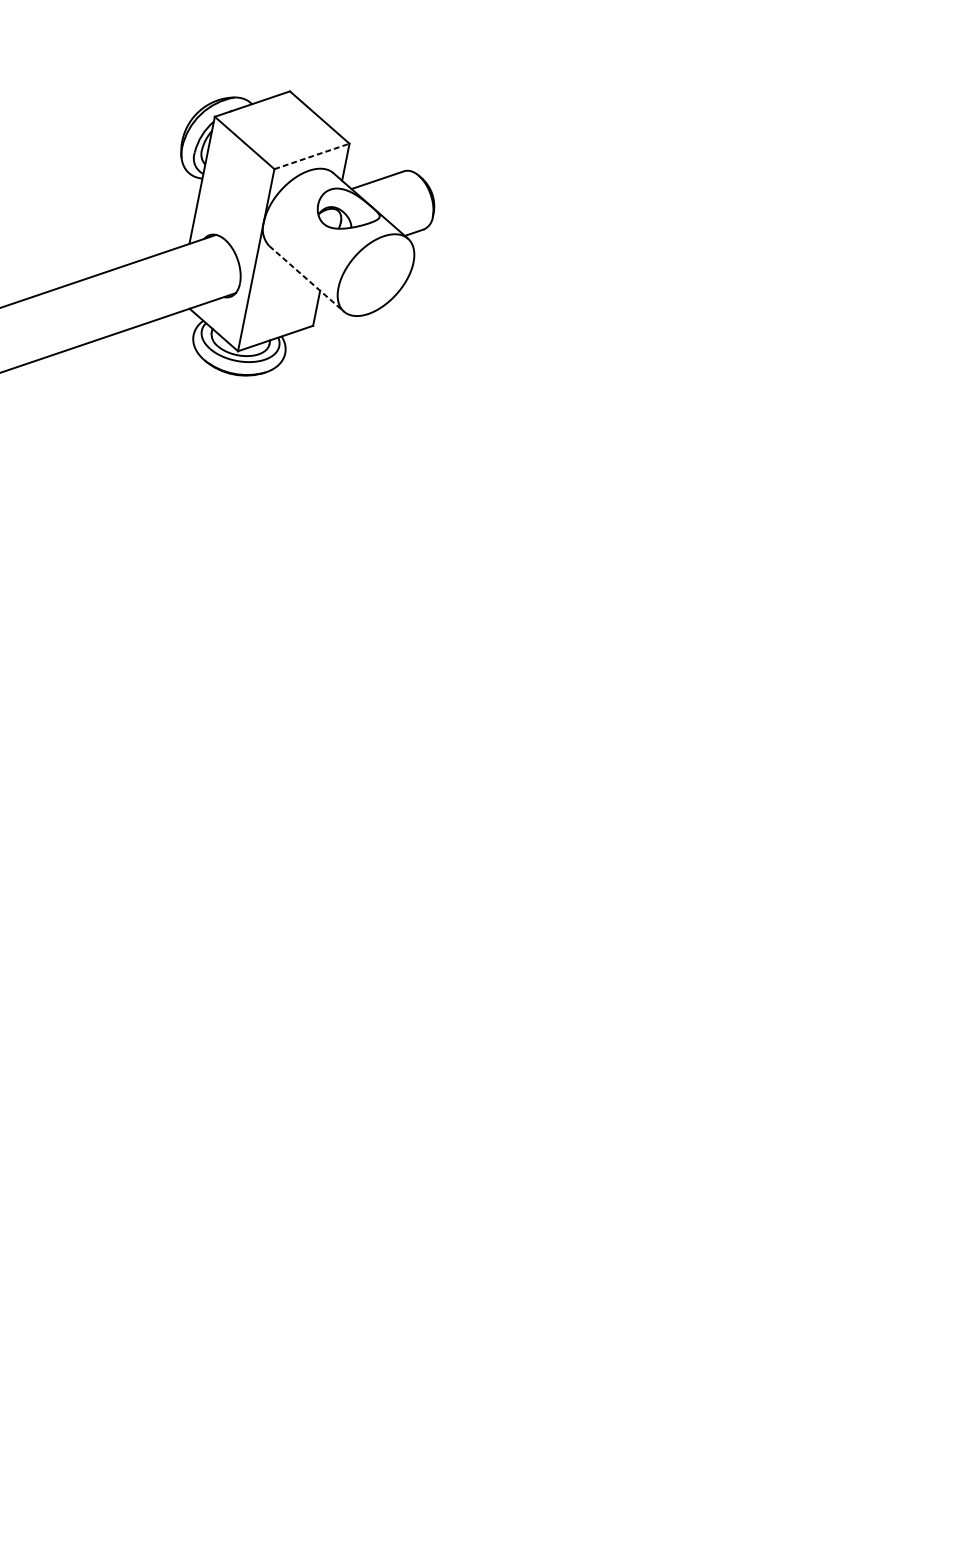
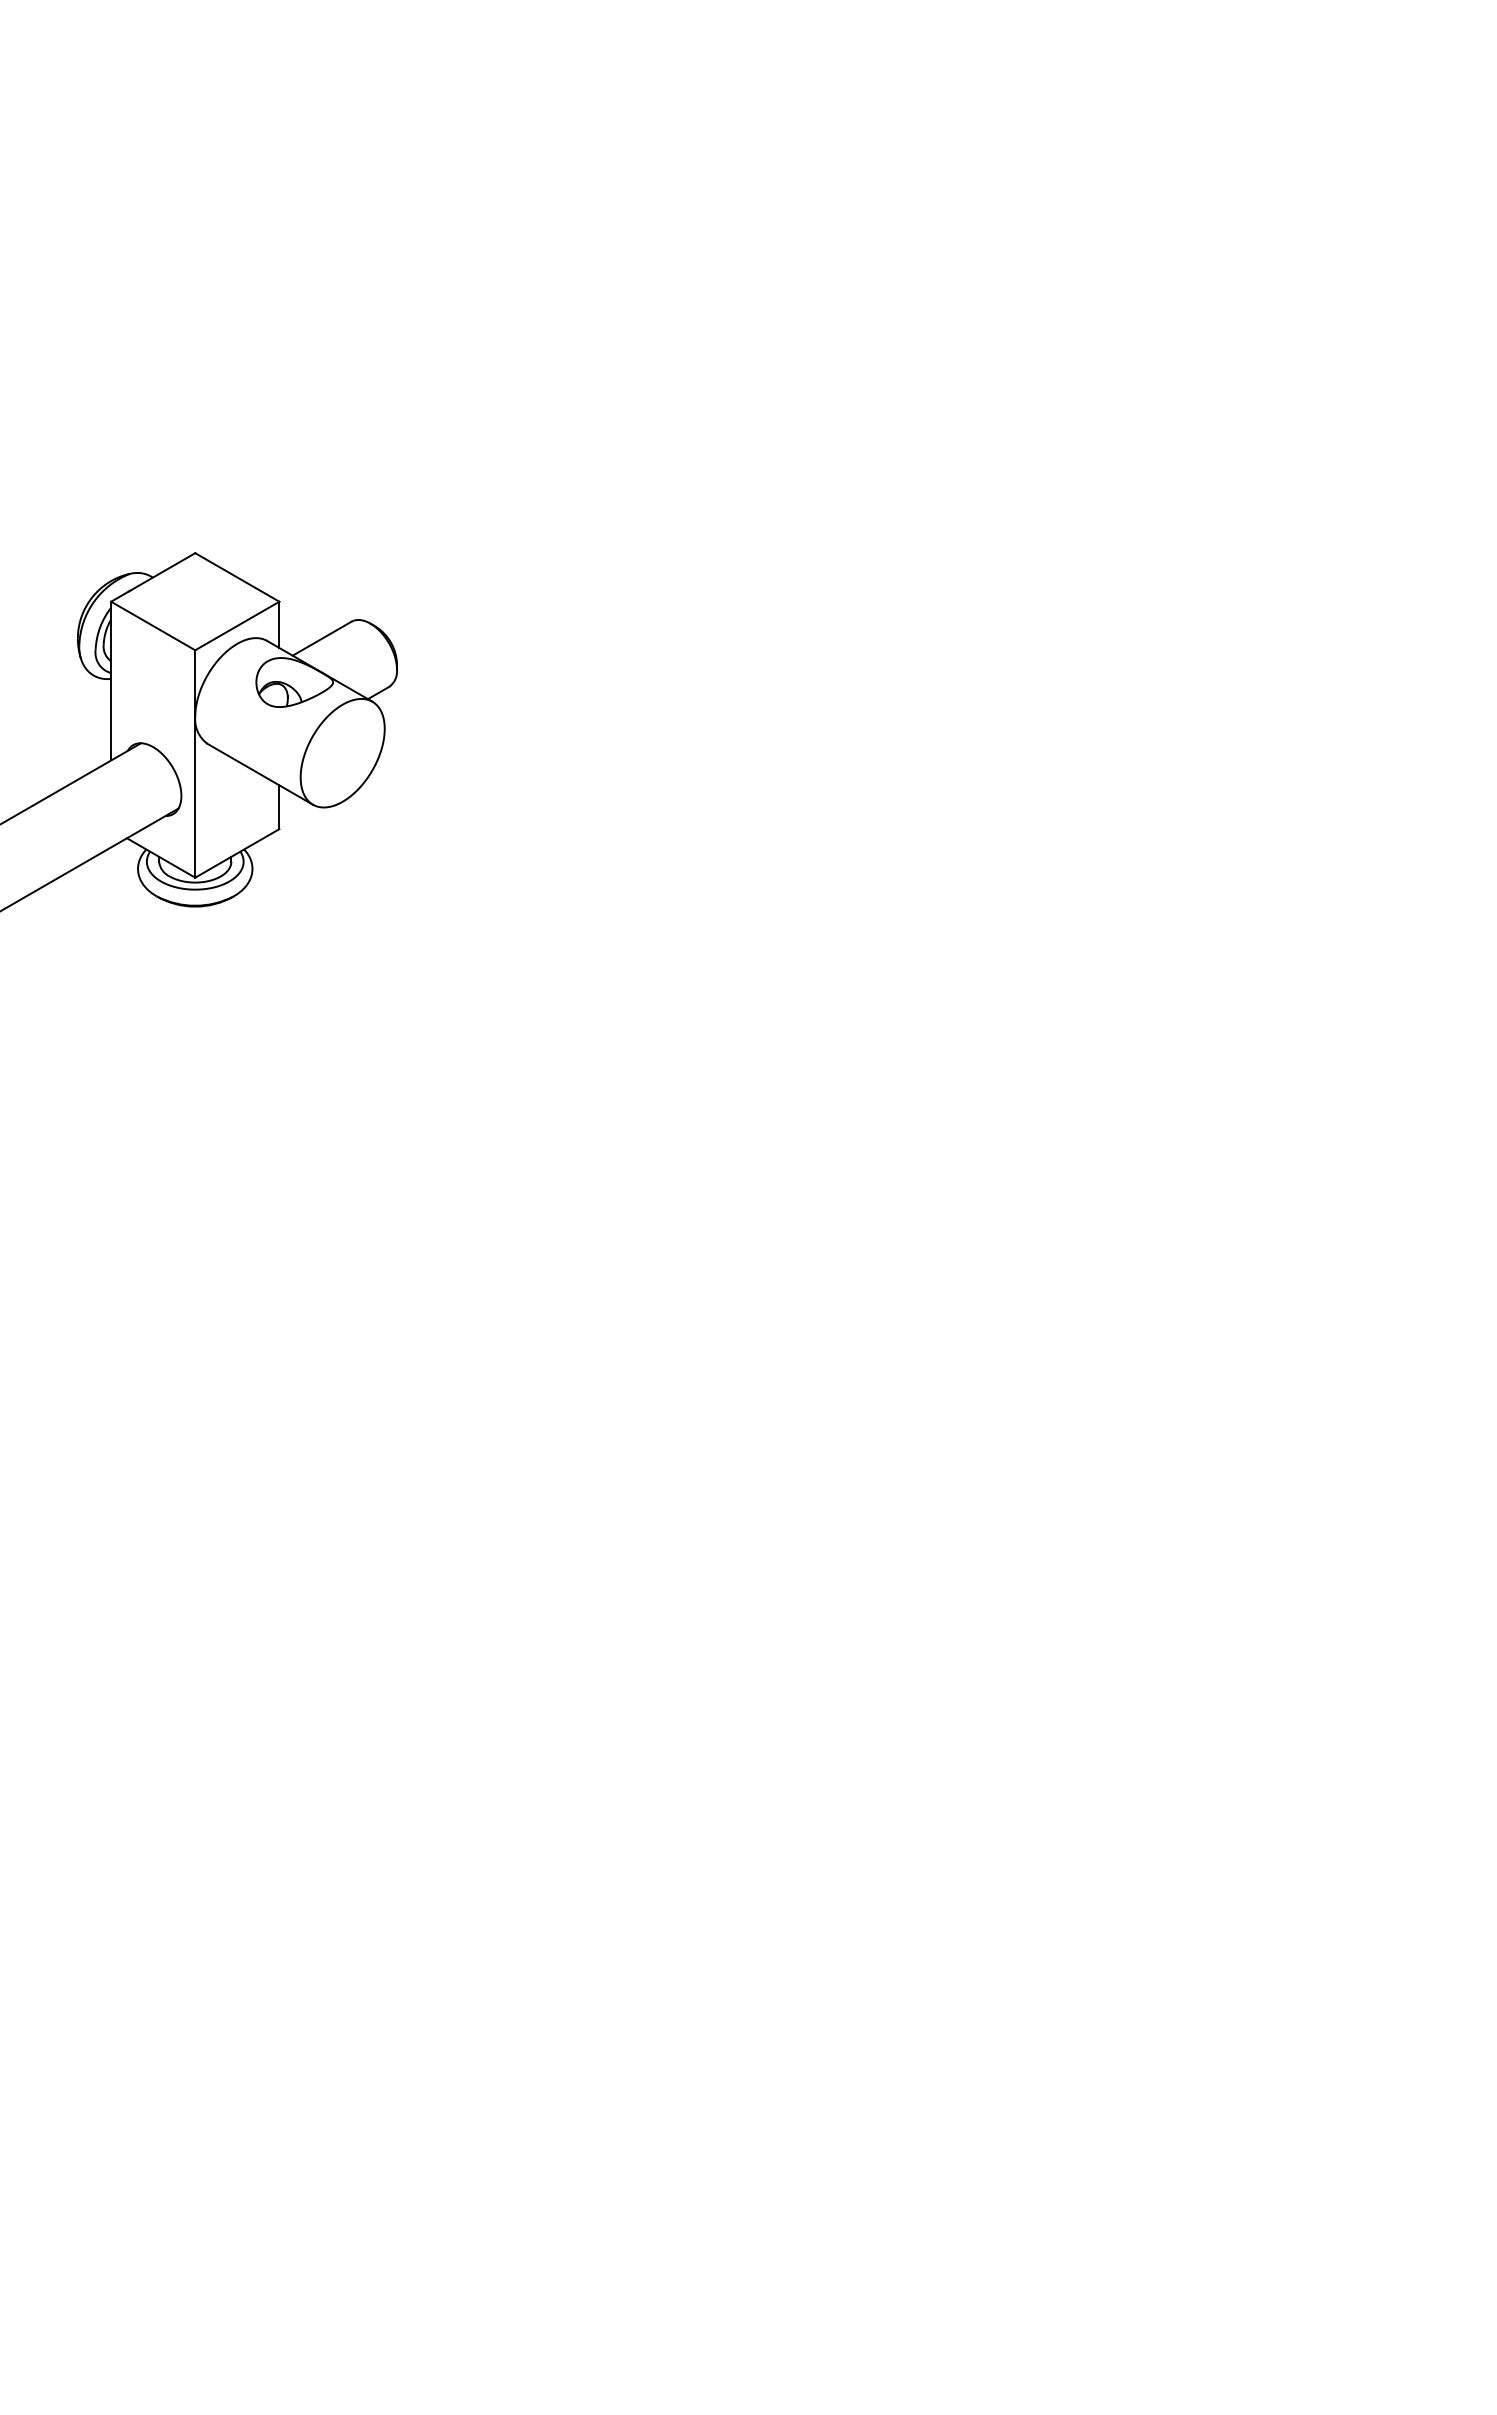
line: (312, 156) -> (237, 626), dashed -> solid
line: (306, 279) -> (260, 774), dashed -> solid

